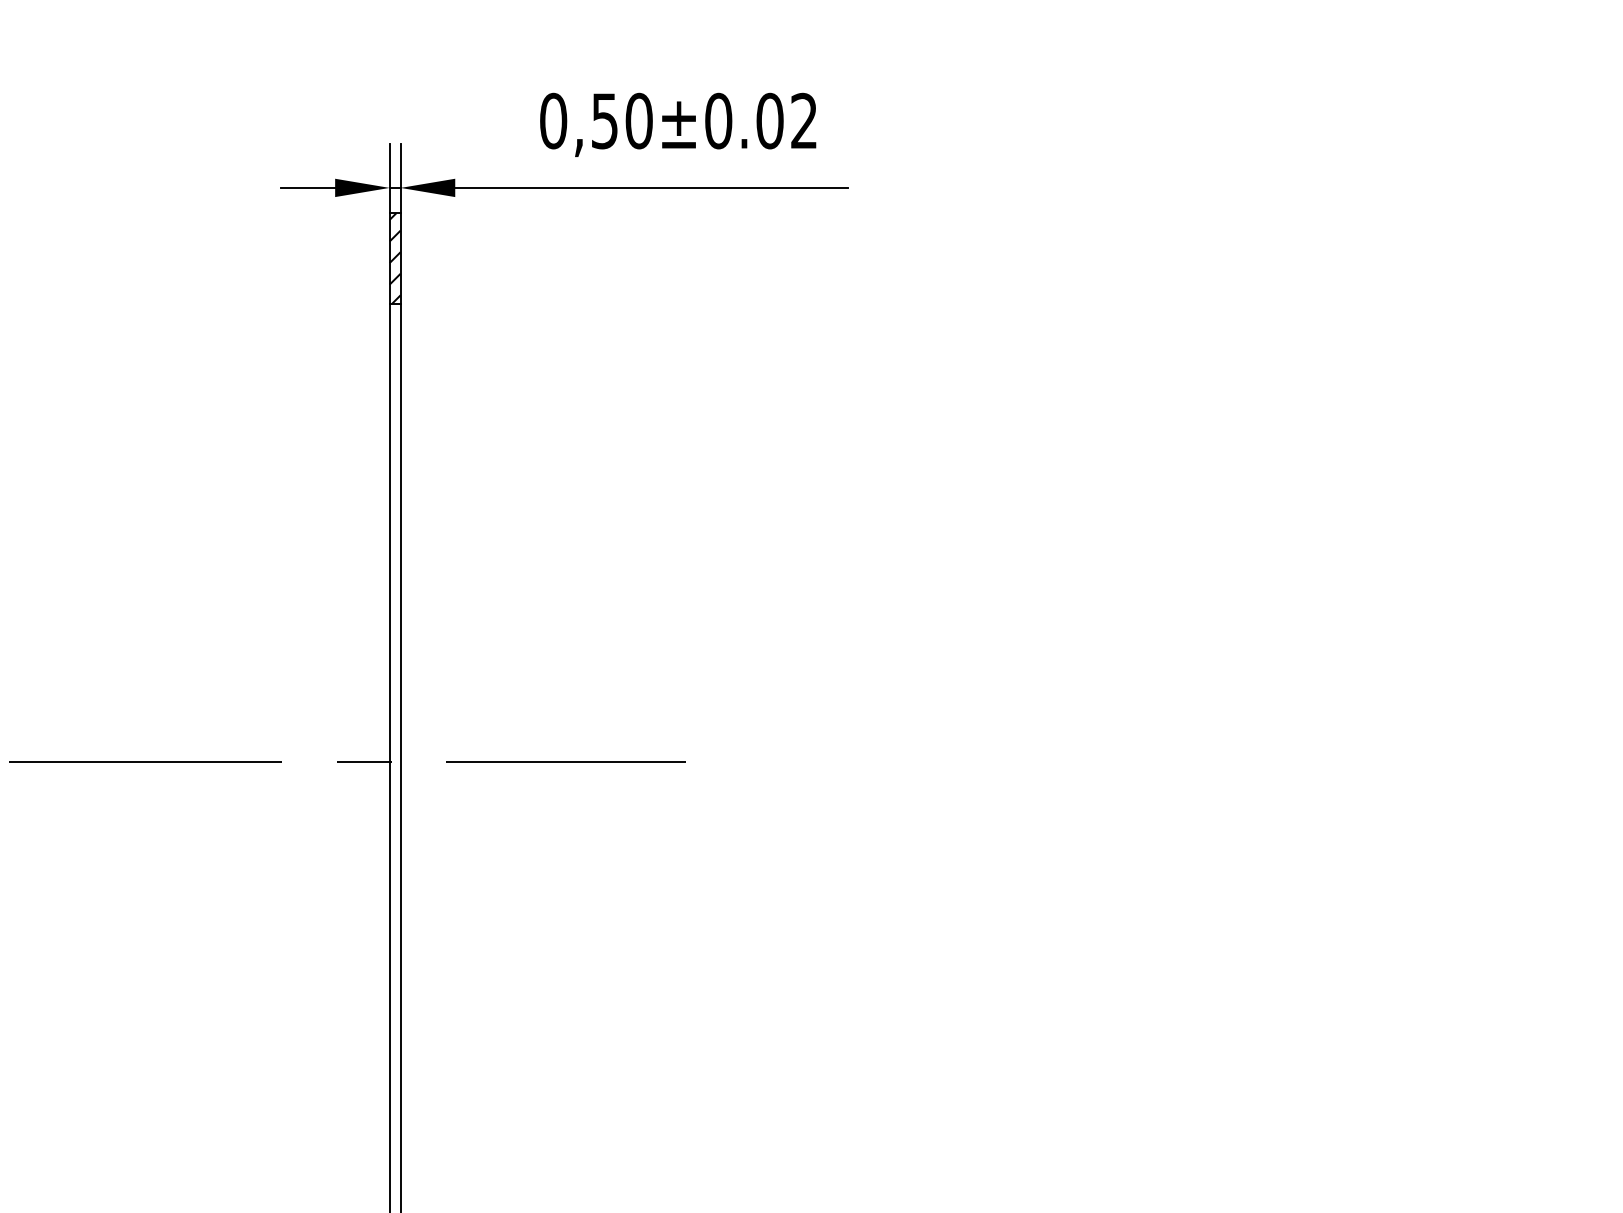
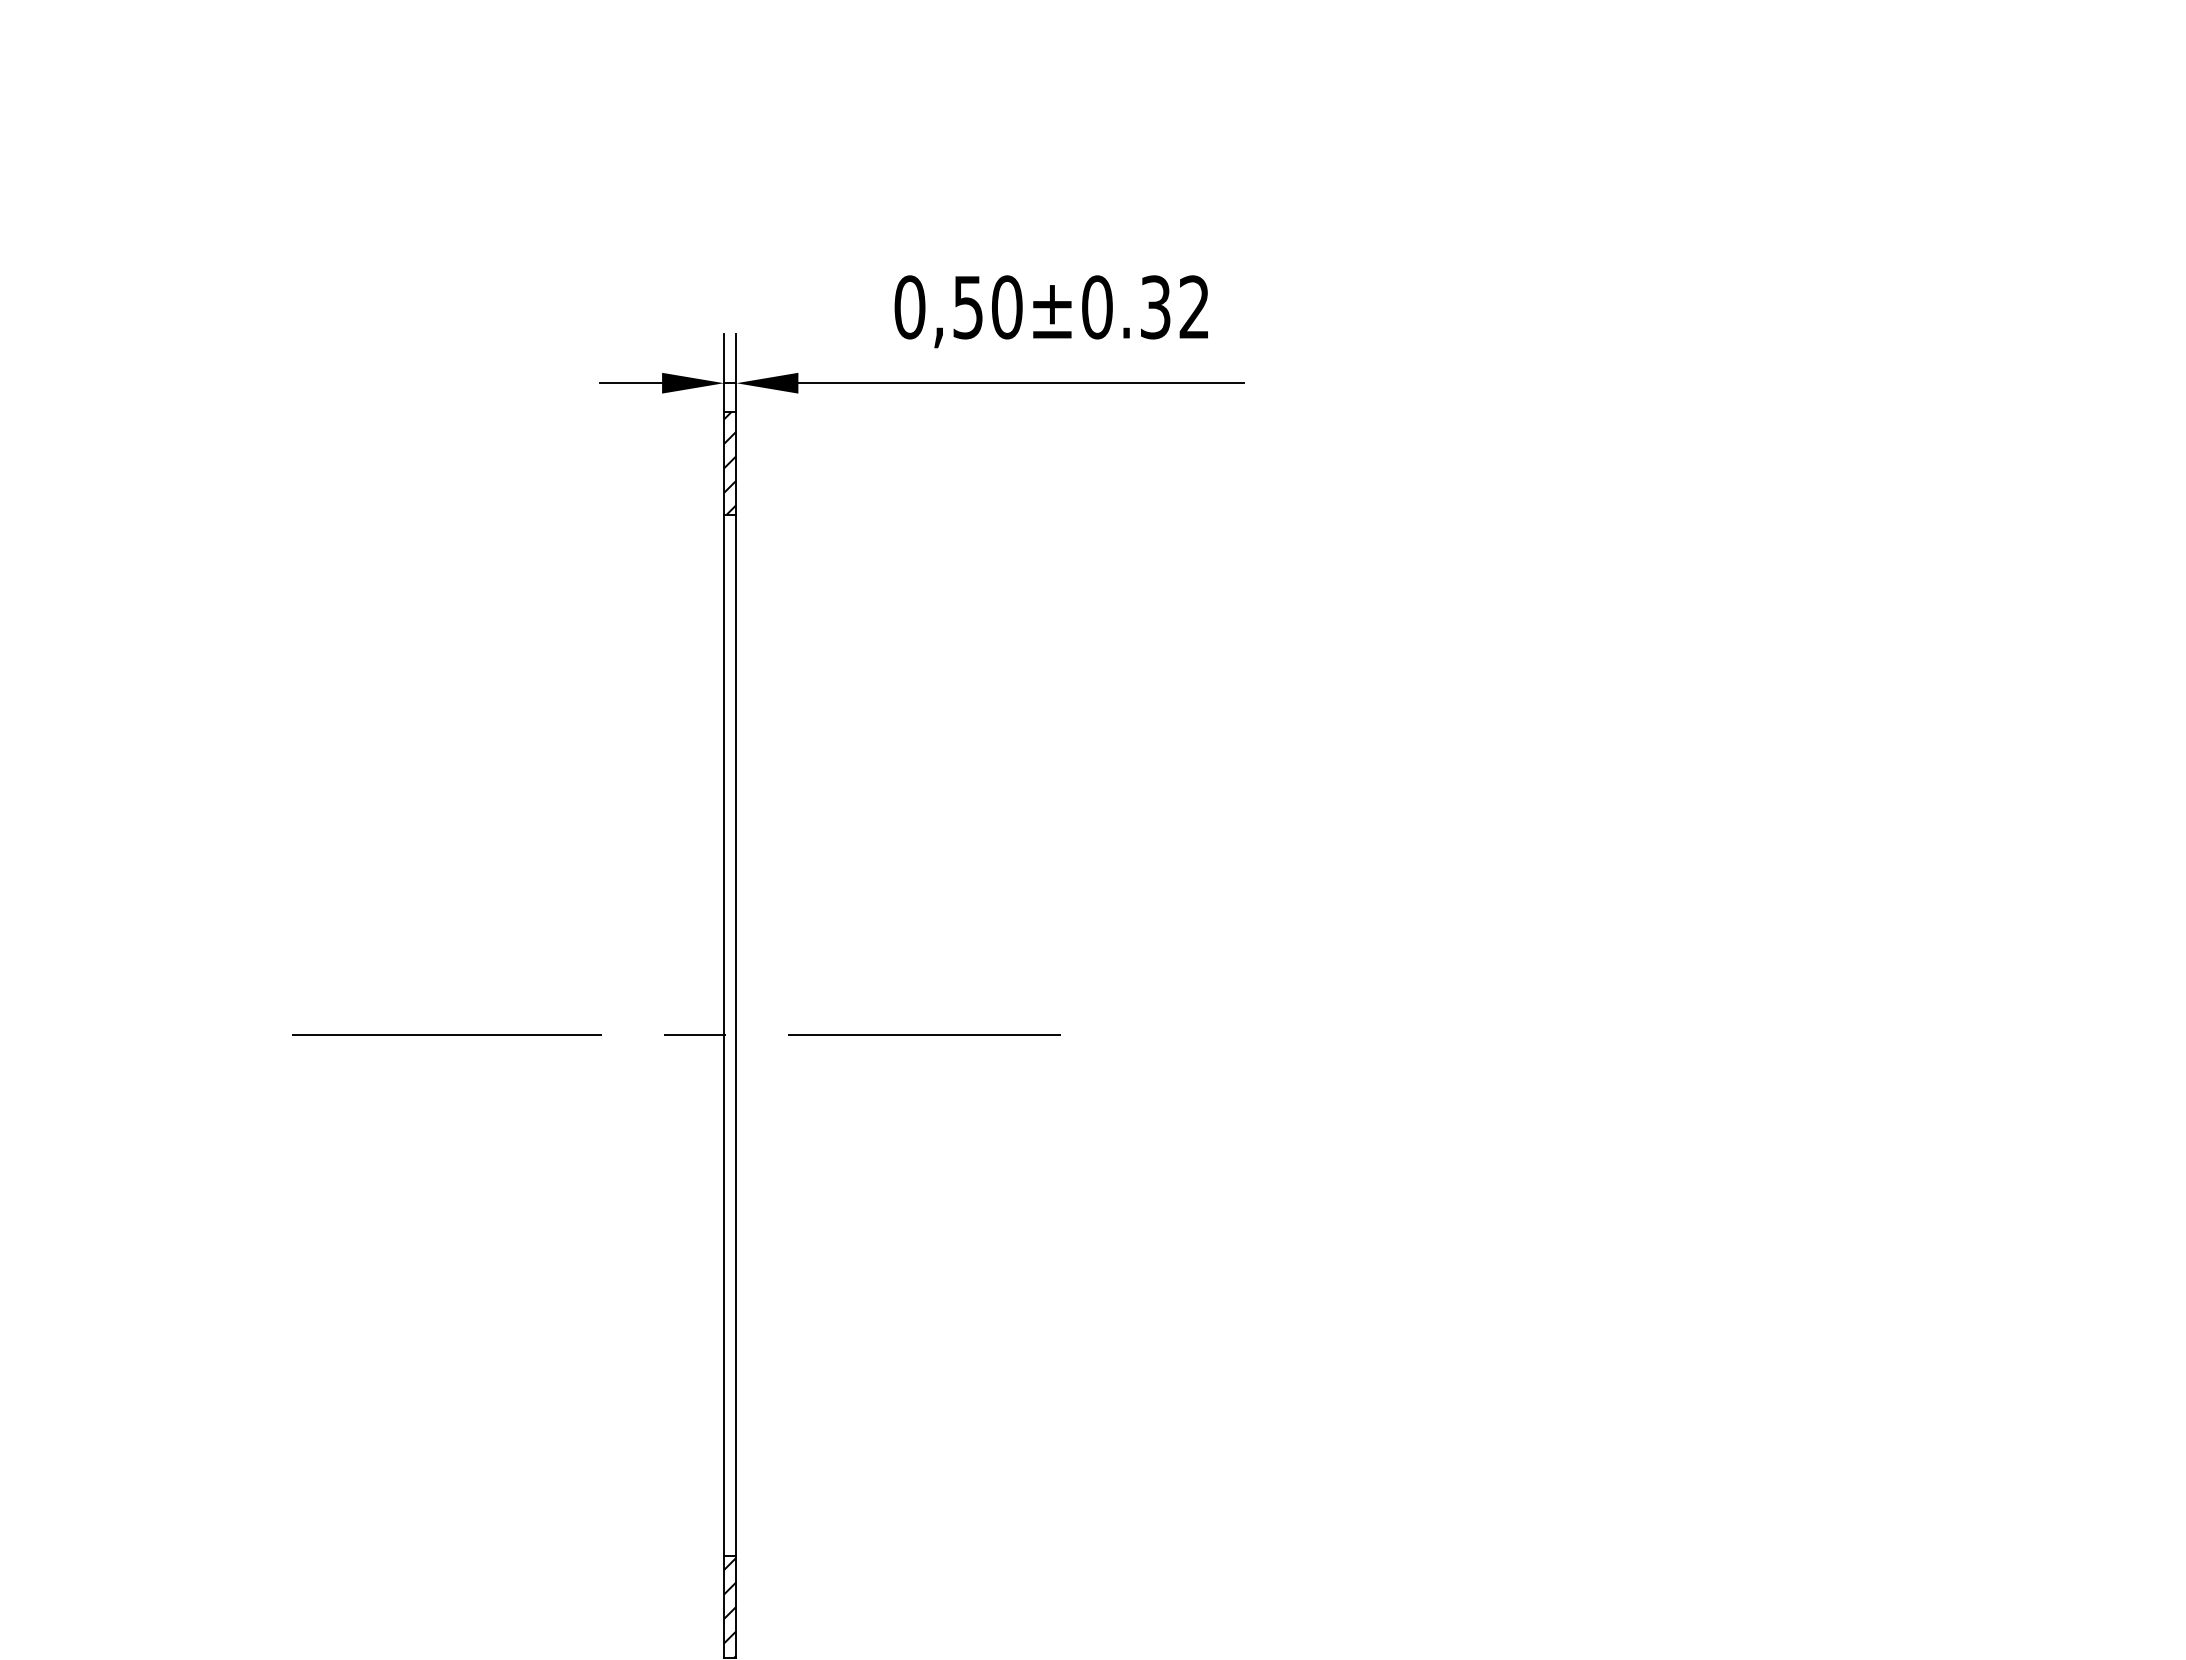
text: (769, 121) -> (1155, 307), 0,50±0.02 -> 0,50±0.32

